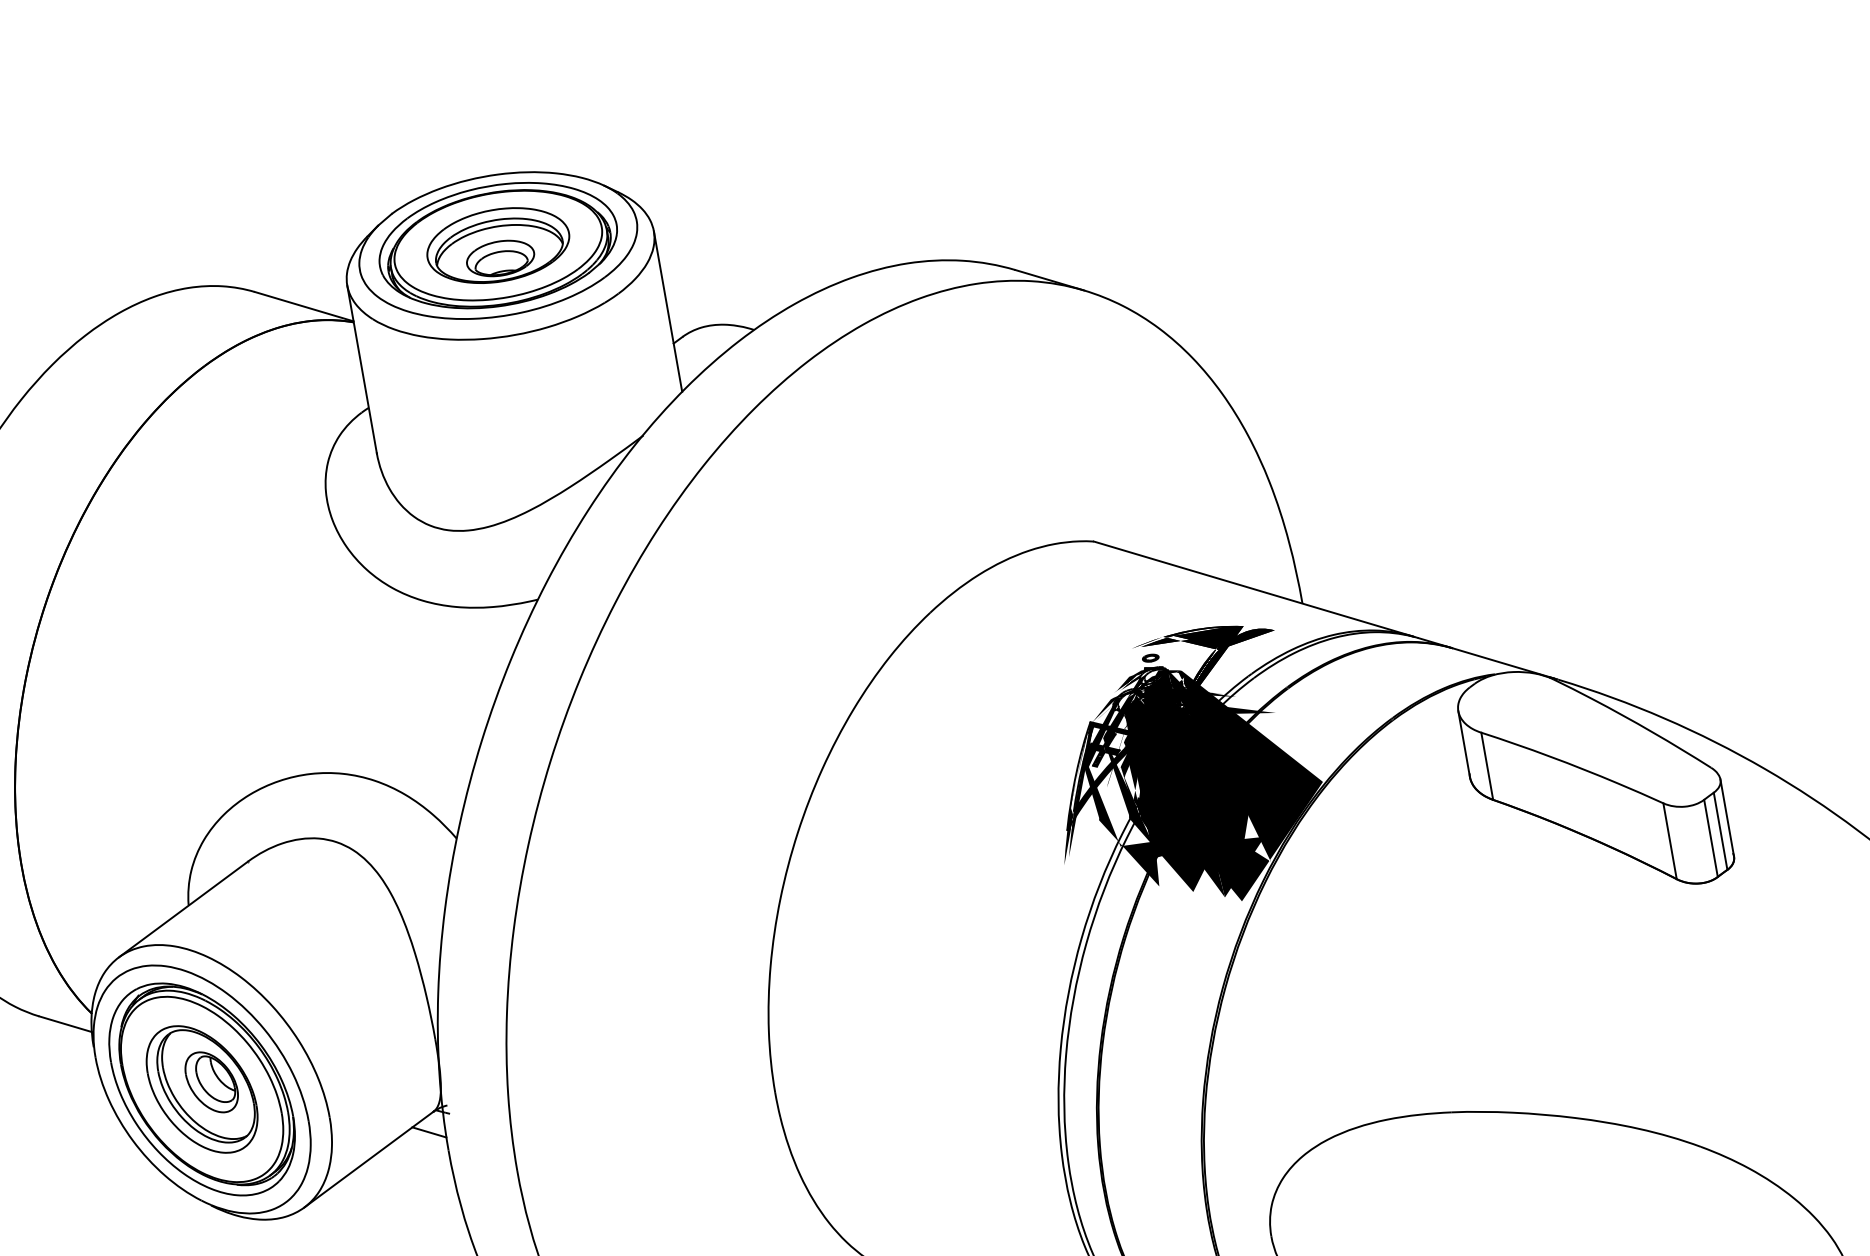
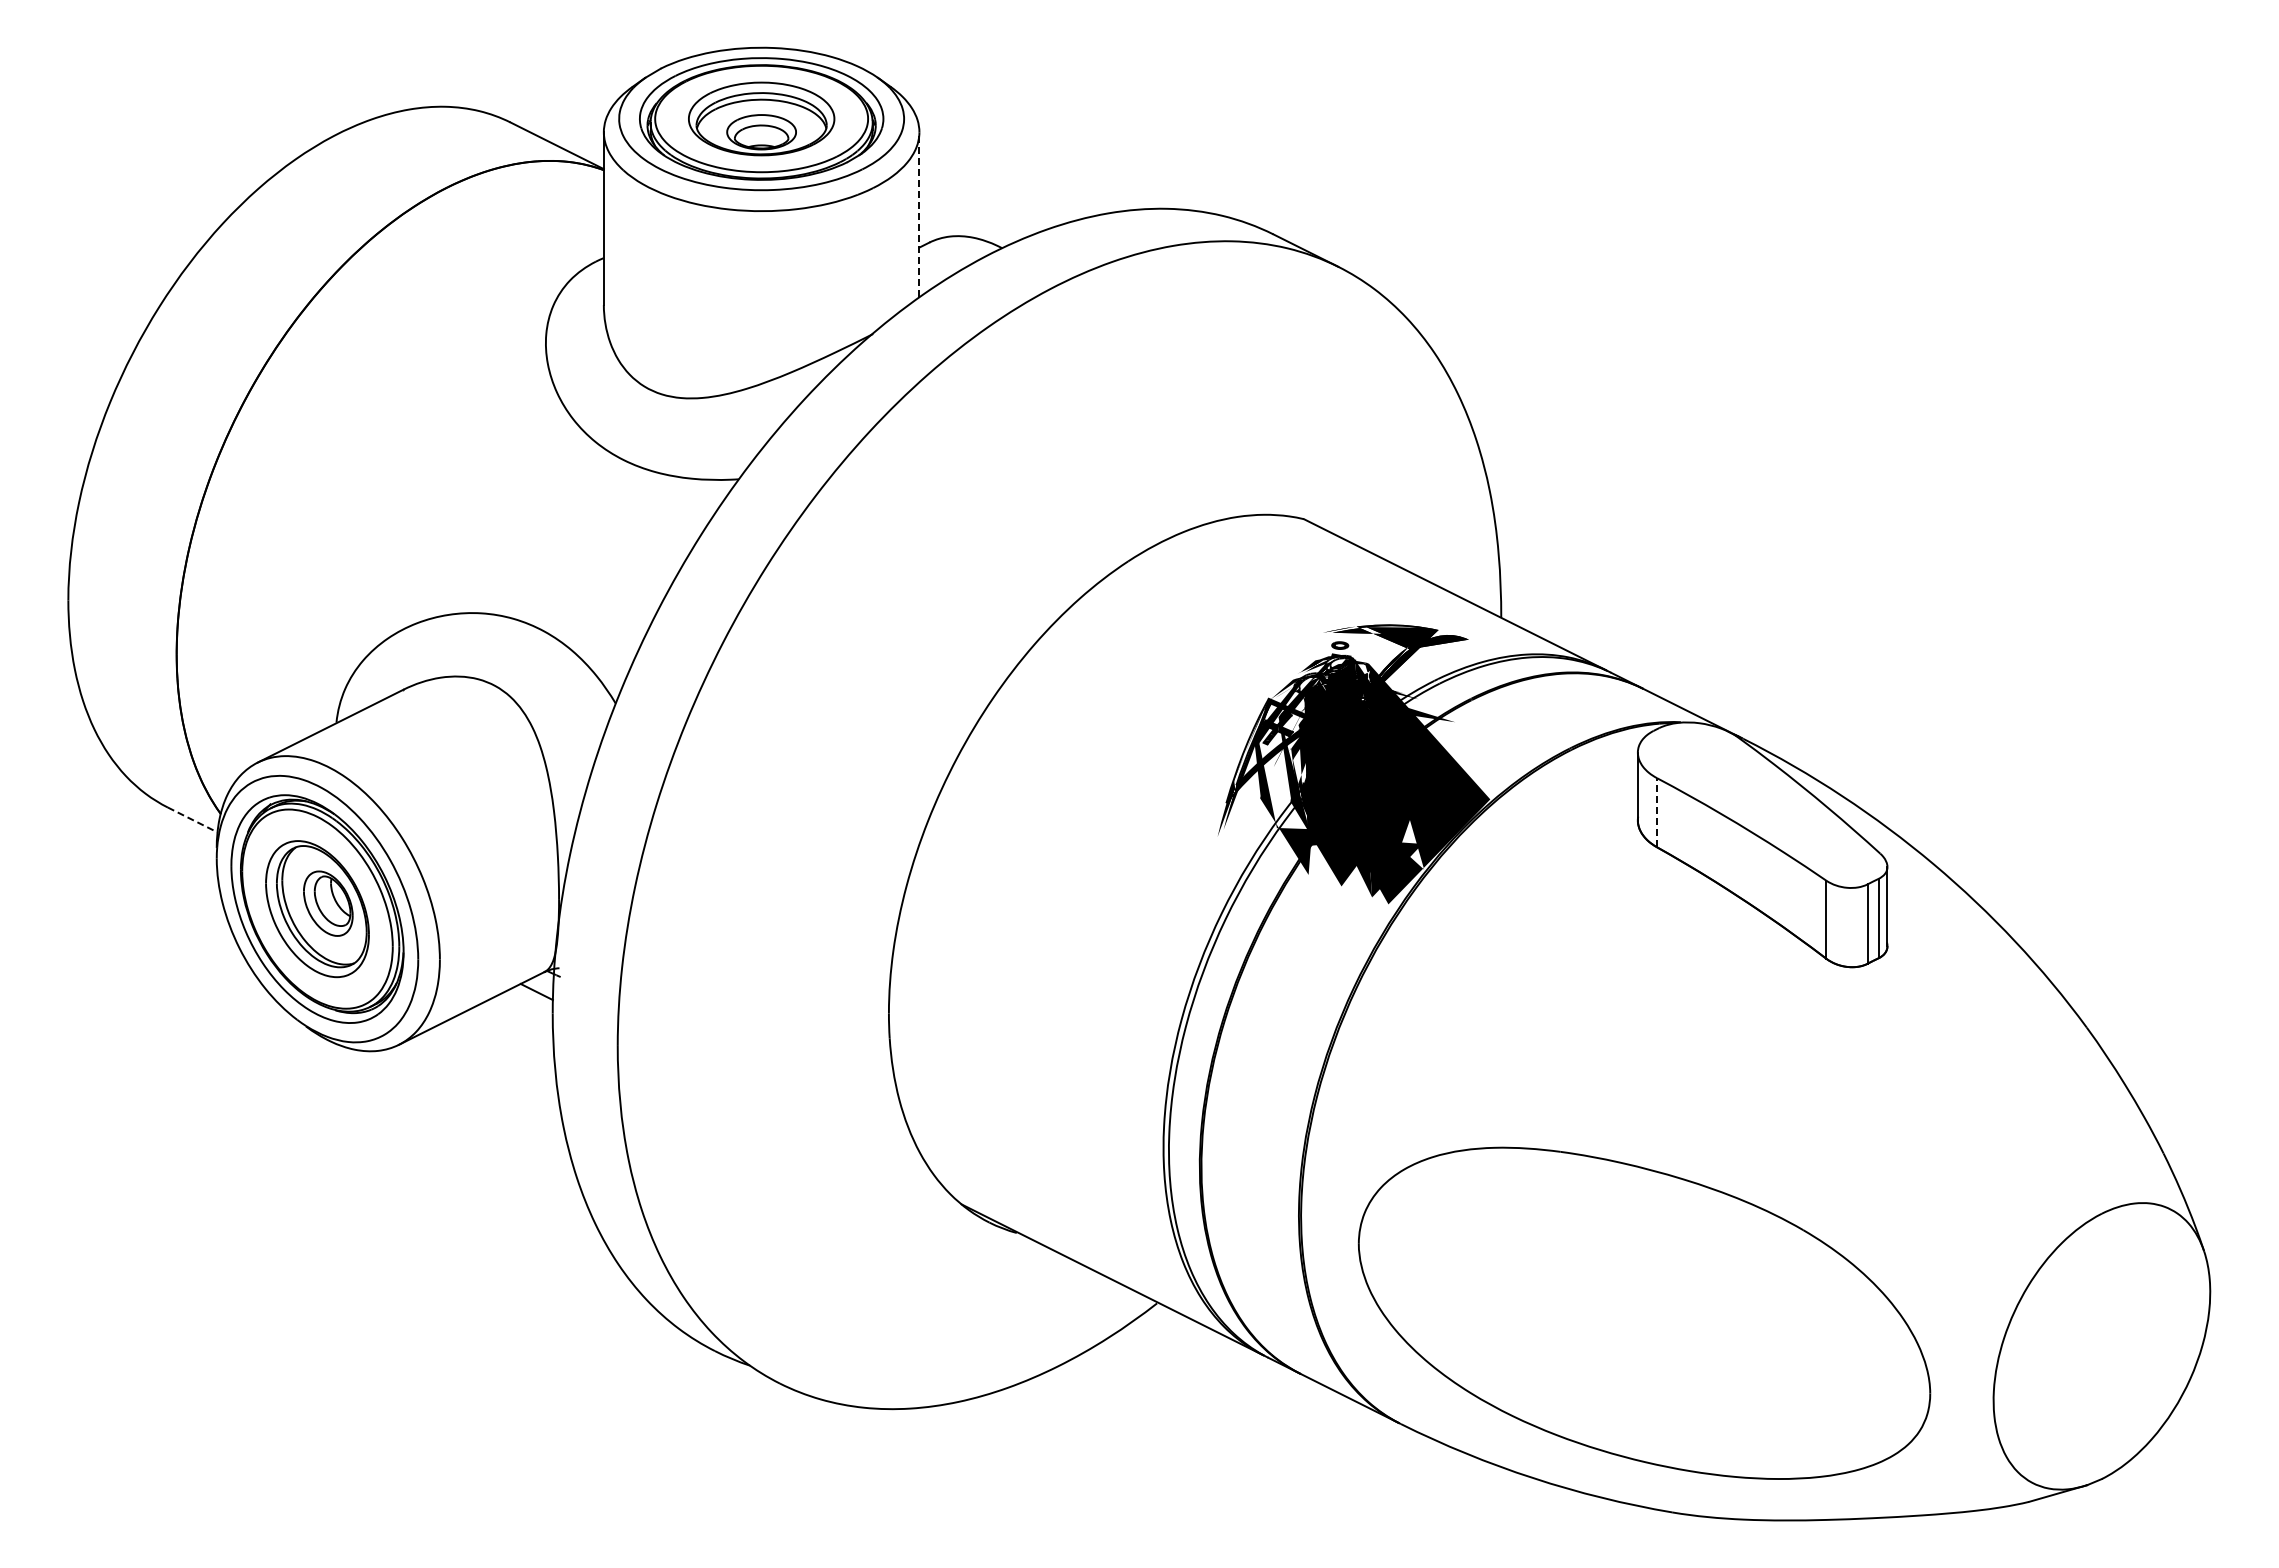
line: (668, 311) -> (919, 214), solid -> dashed
line: (1487, 766) -> (1657, 812), solid -> dashed
line: (66, 1024) -> (193, 820), solid -> dashed

